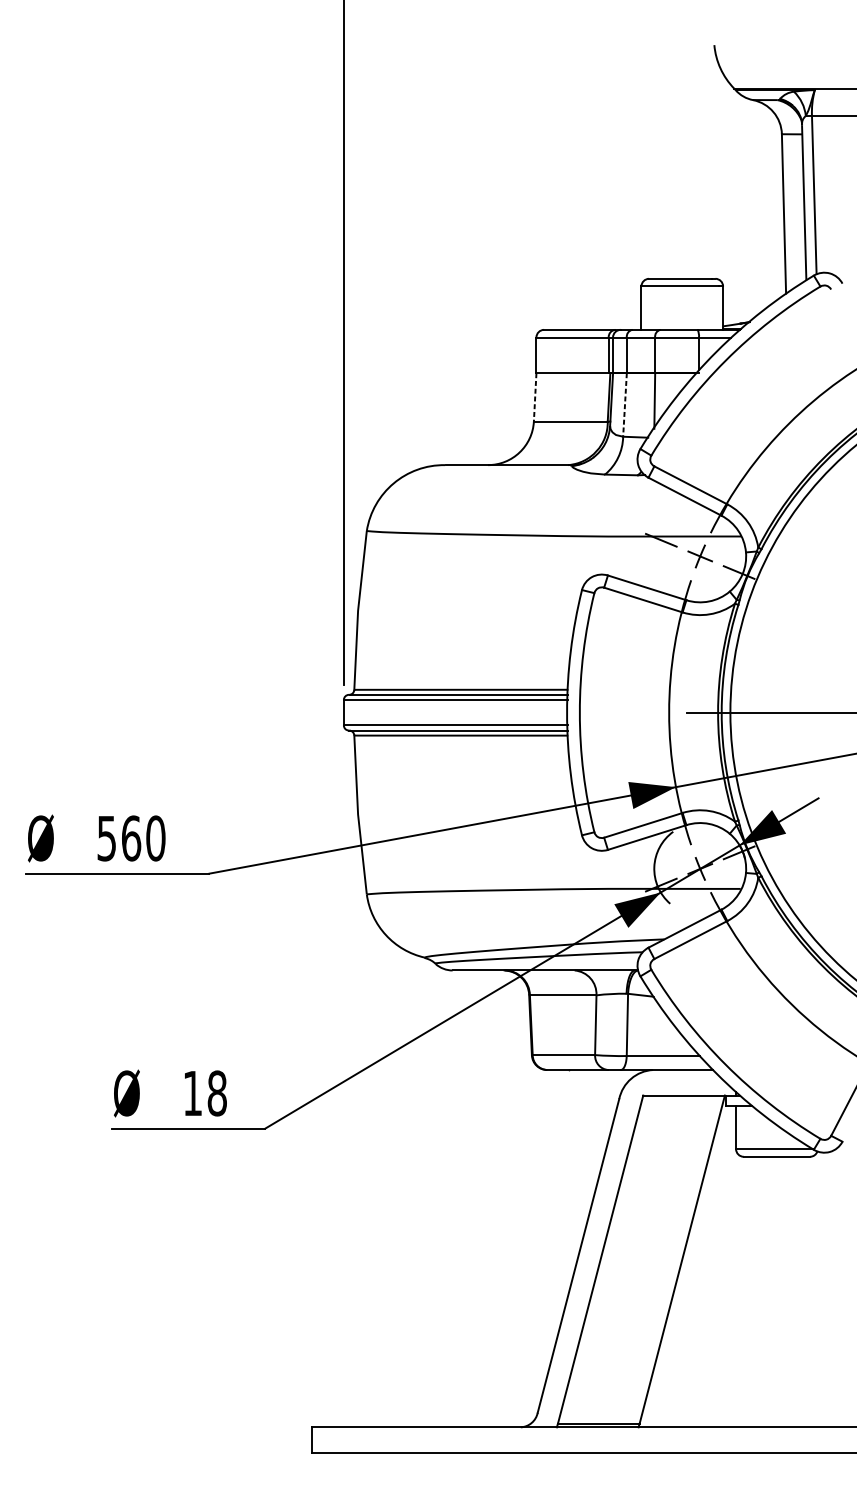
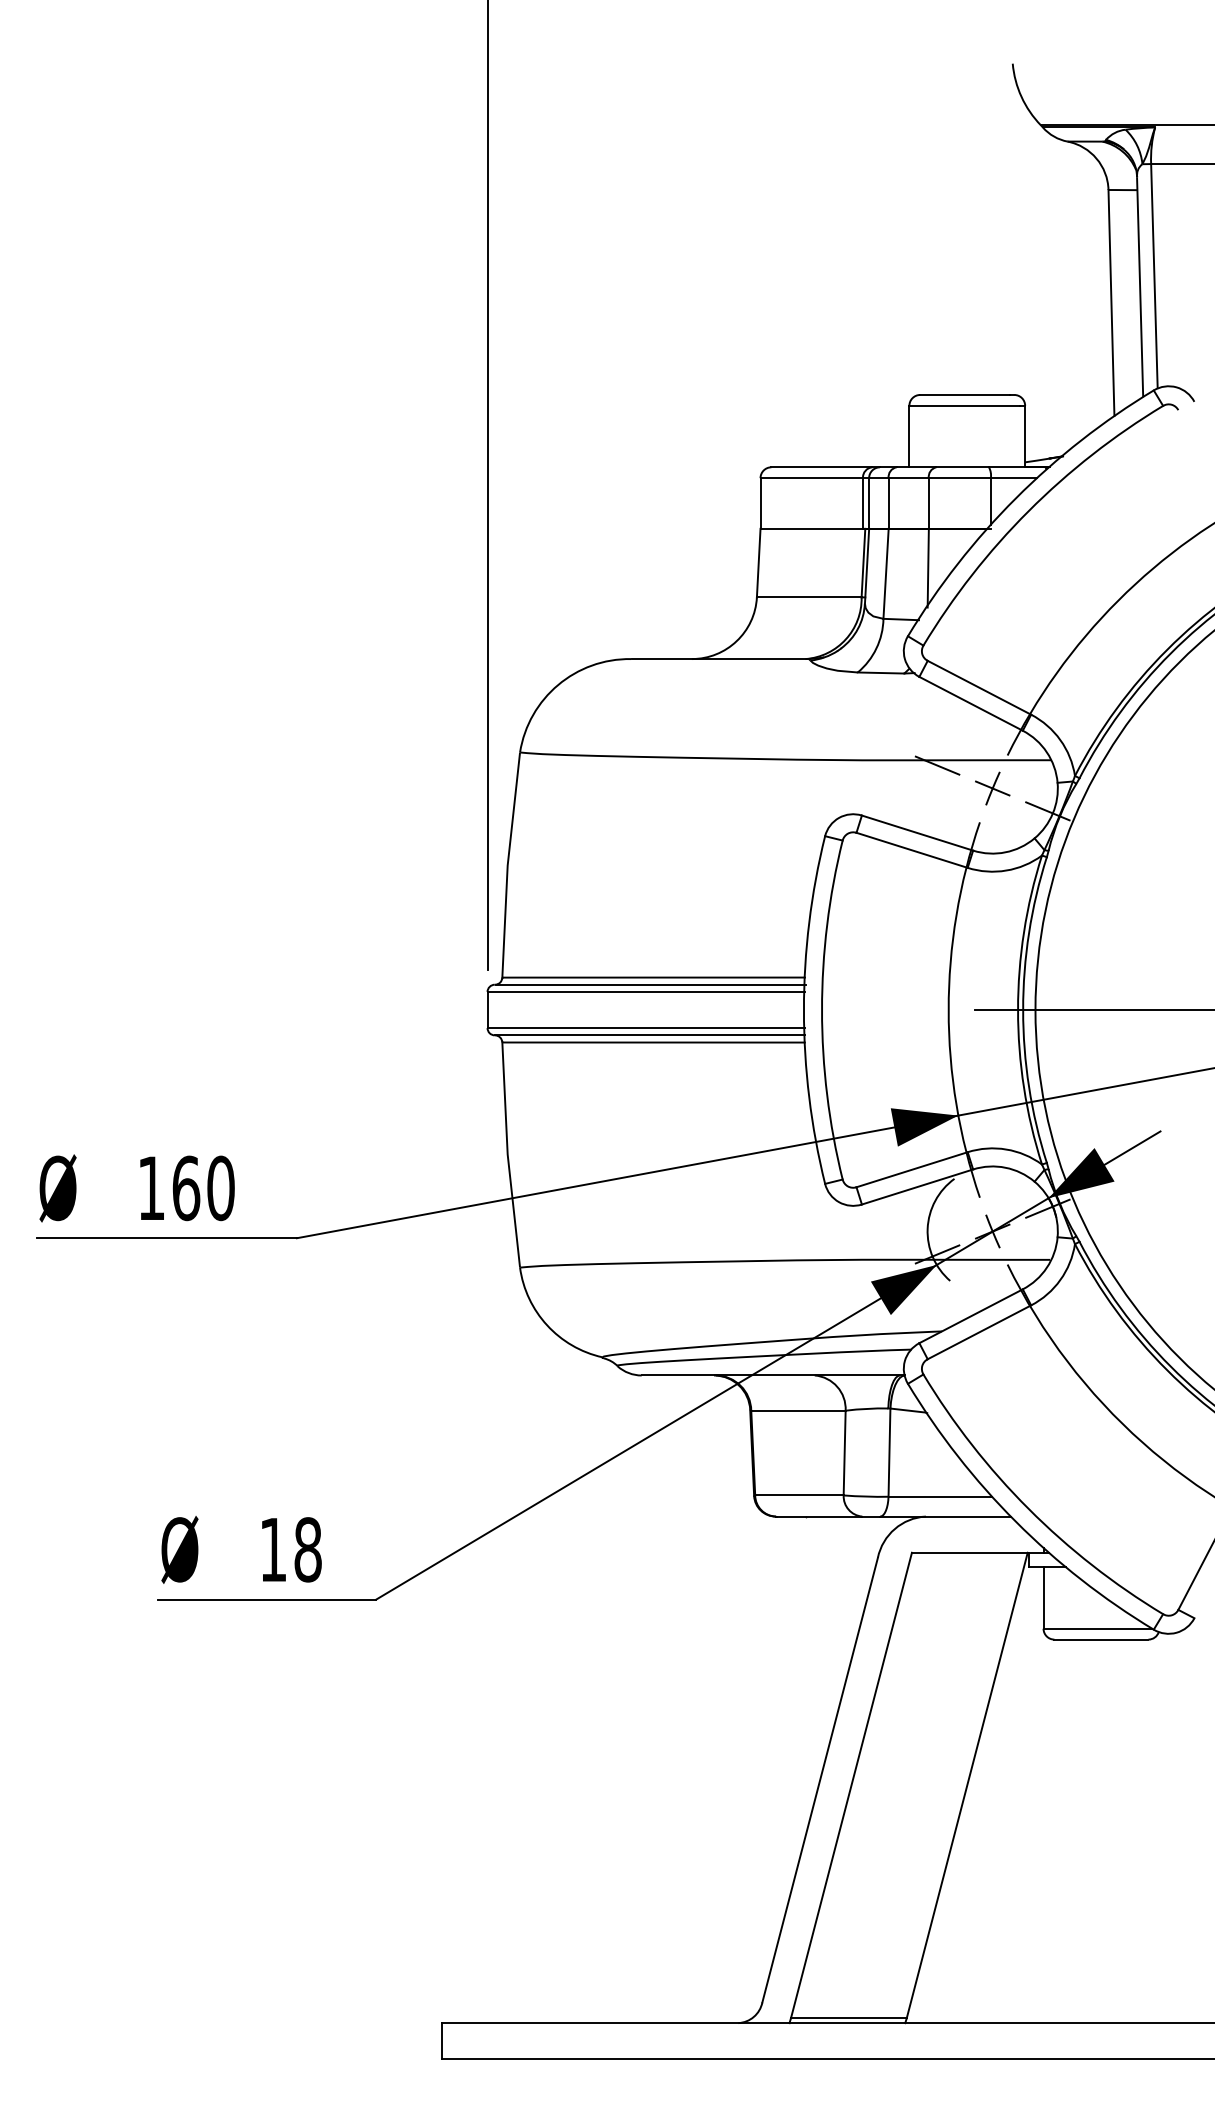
line: (535, 397) -> (758, 563), dashed -> solid
line: (625, 405) -> (886, 574), dashed -> solid
text: (106, 838) -> (151, 1188), 560 -> 160

